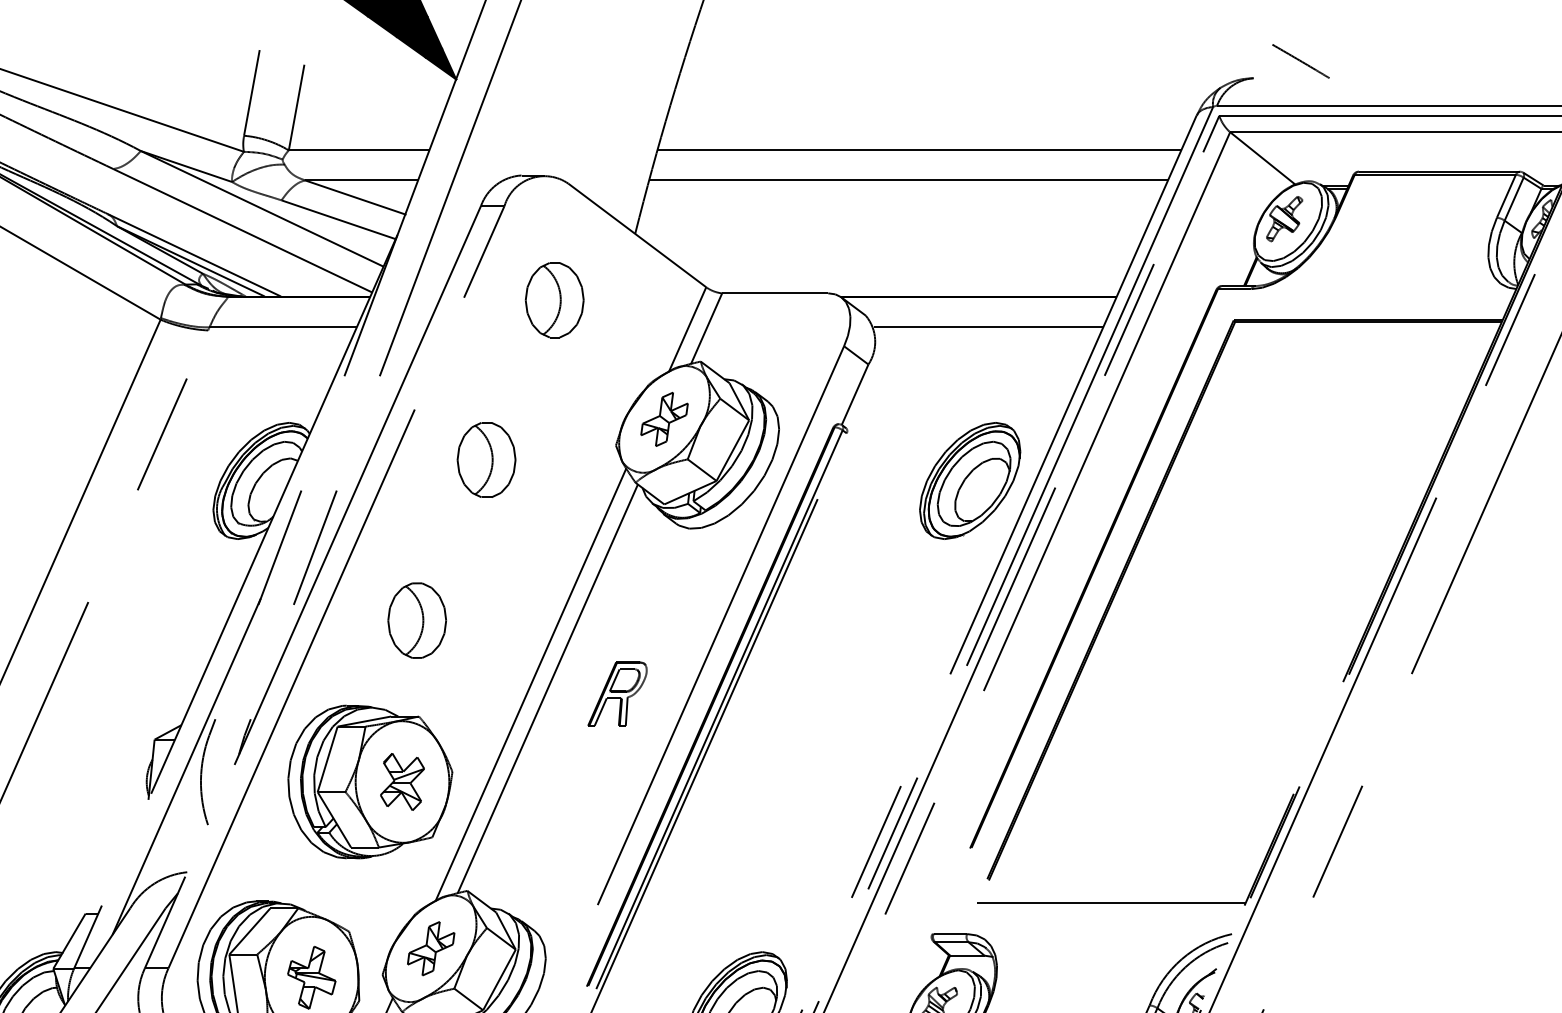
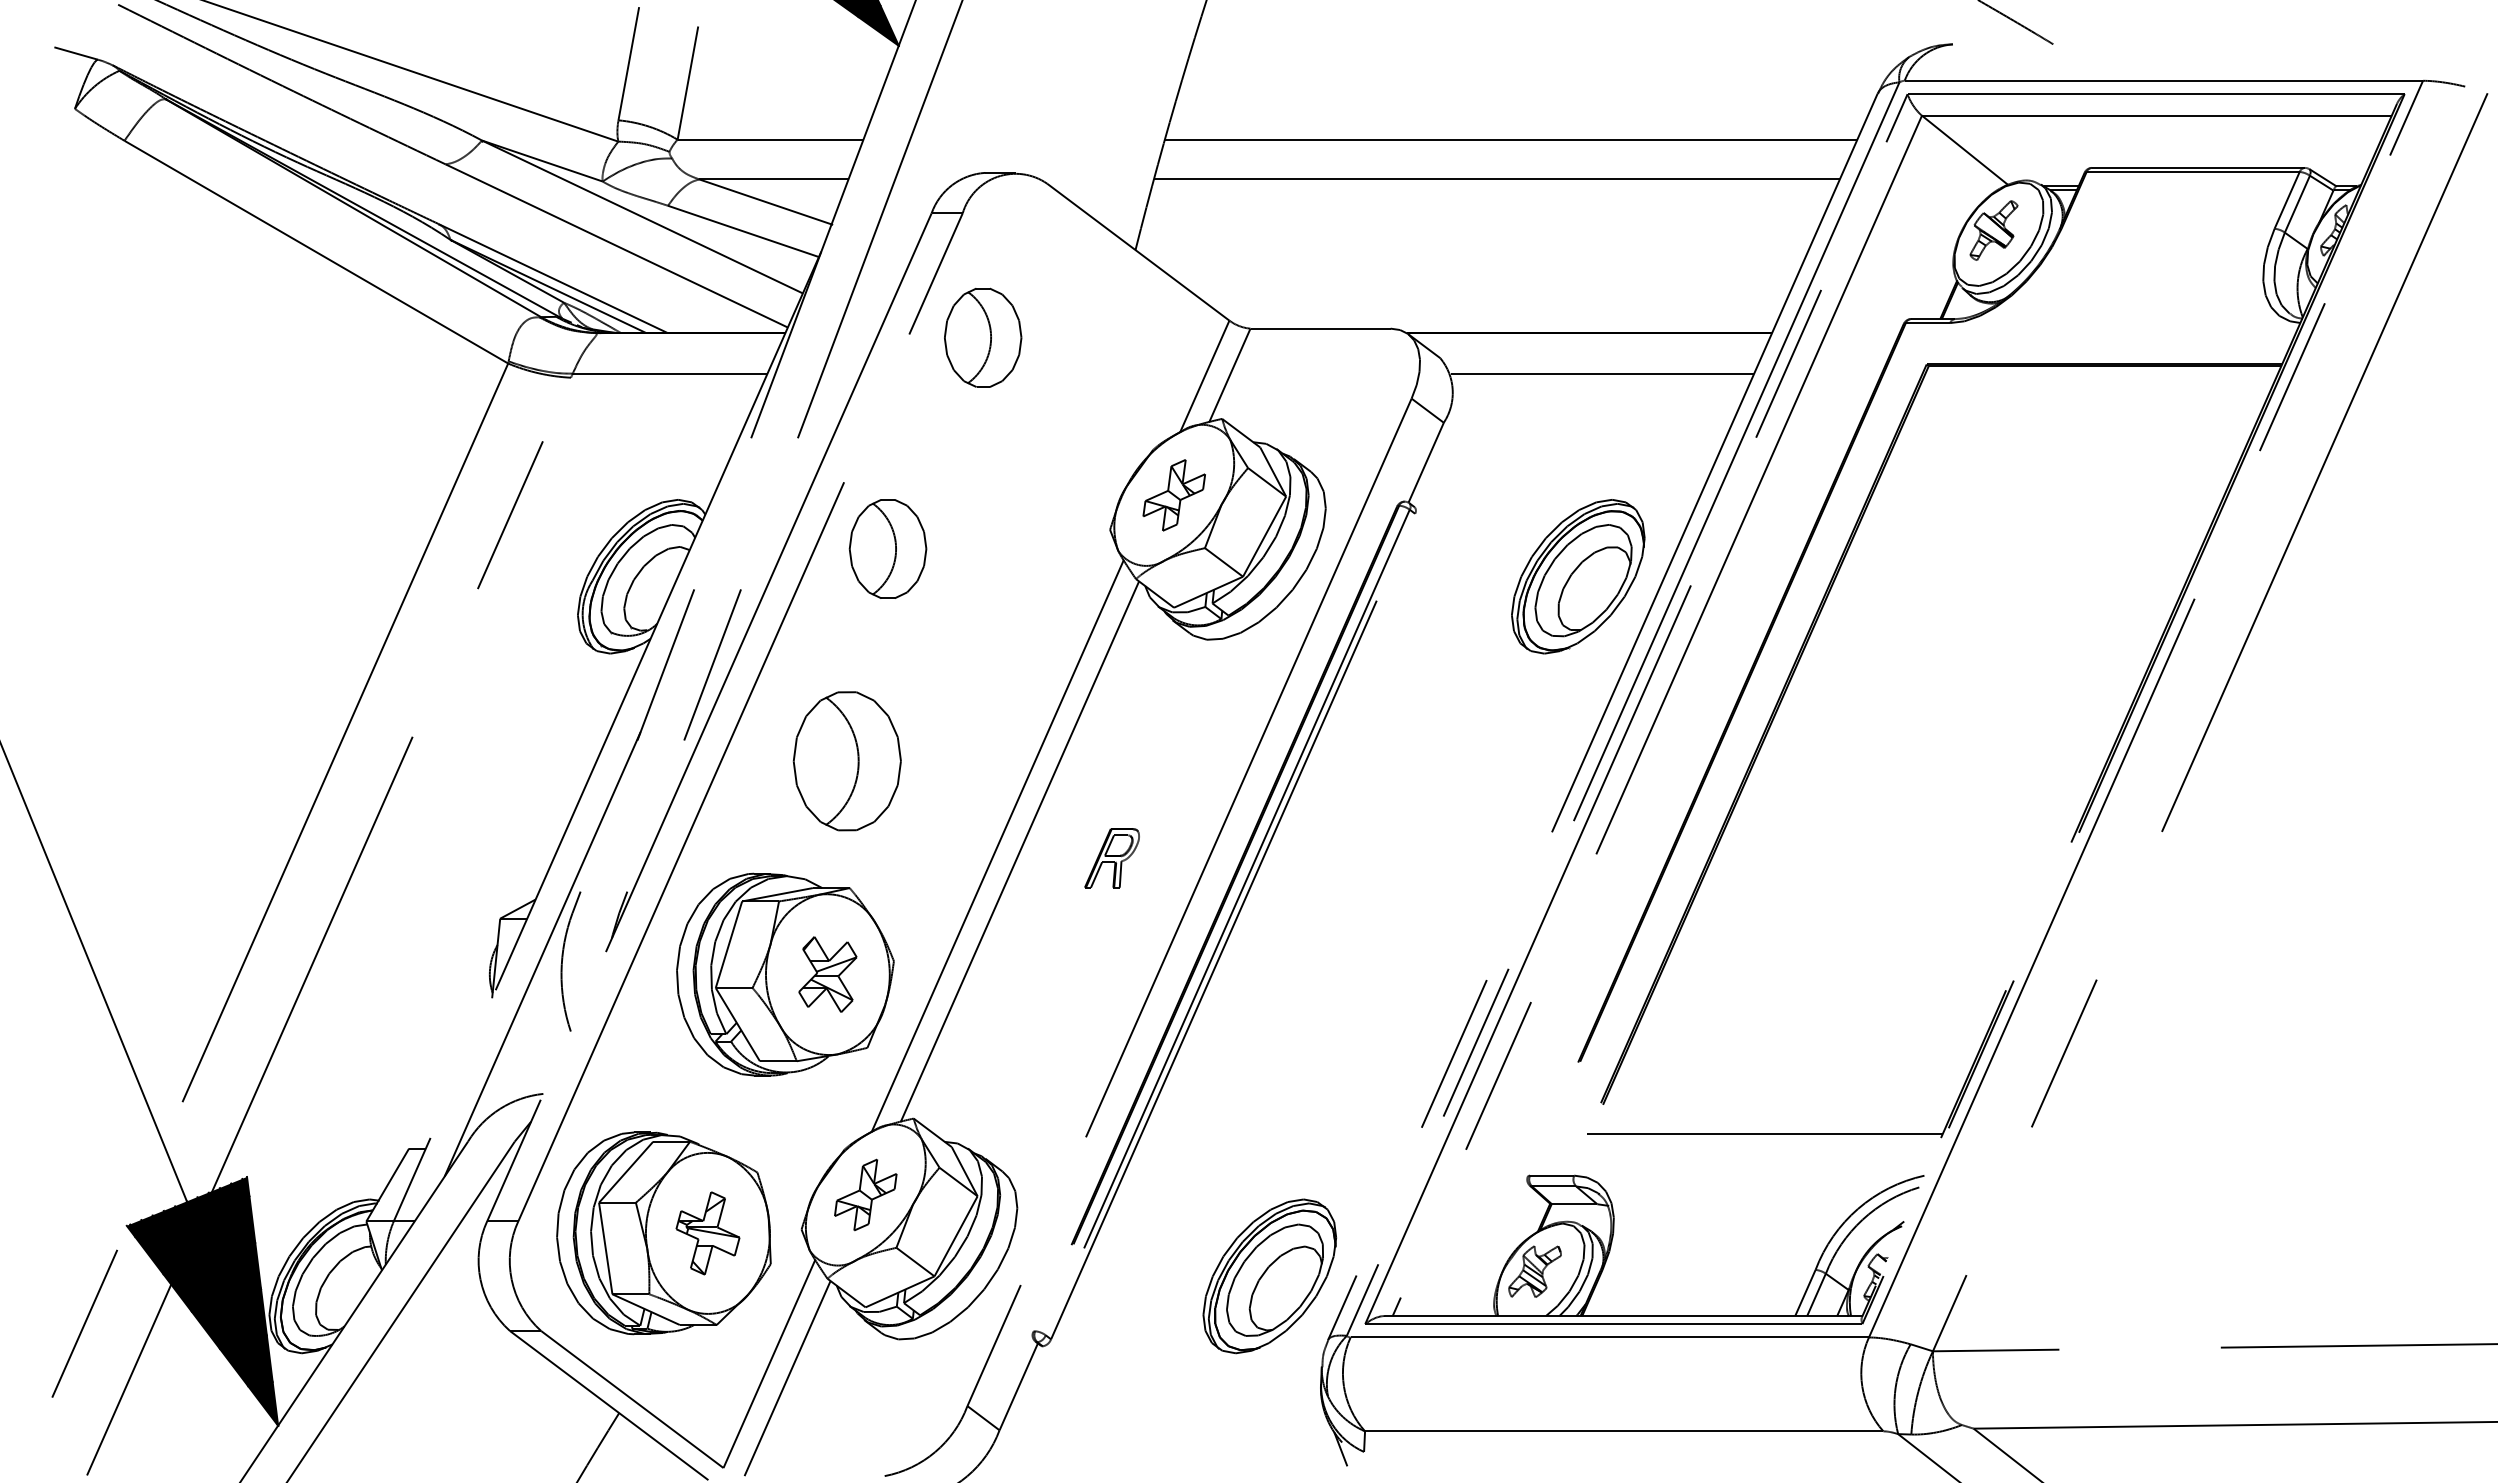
part: (555, 300) -> (983, 337), moved
part: (486, 459) -> (887, 548), moved
part: (417, 620) -> (847, 761), size x1.4
part: (617, 693) -> (1111, 857), size x0.7

